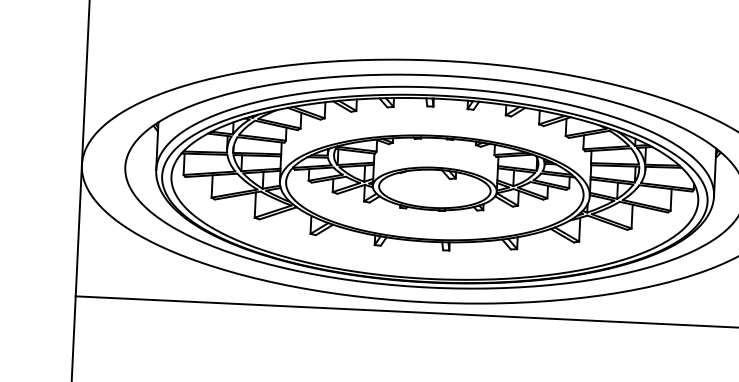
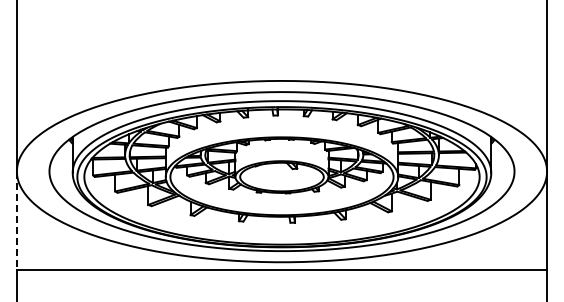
line: (78, 231) -> (16, 221), solid -> dashed

